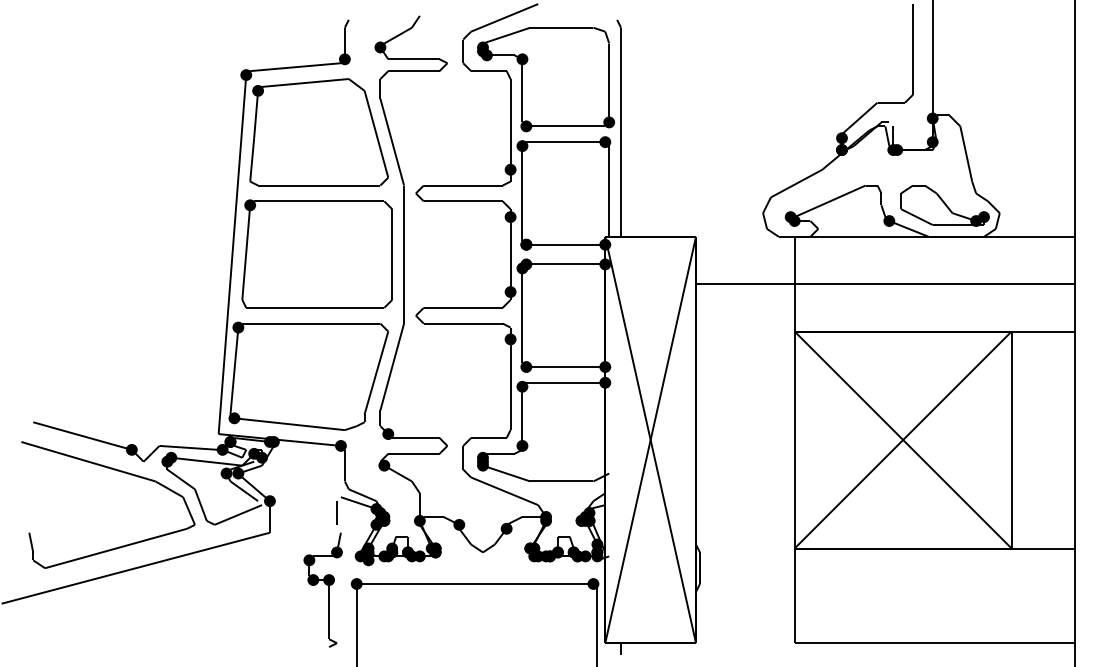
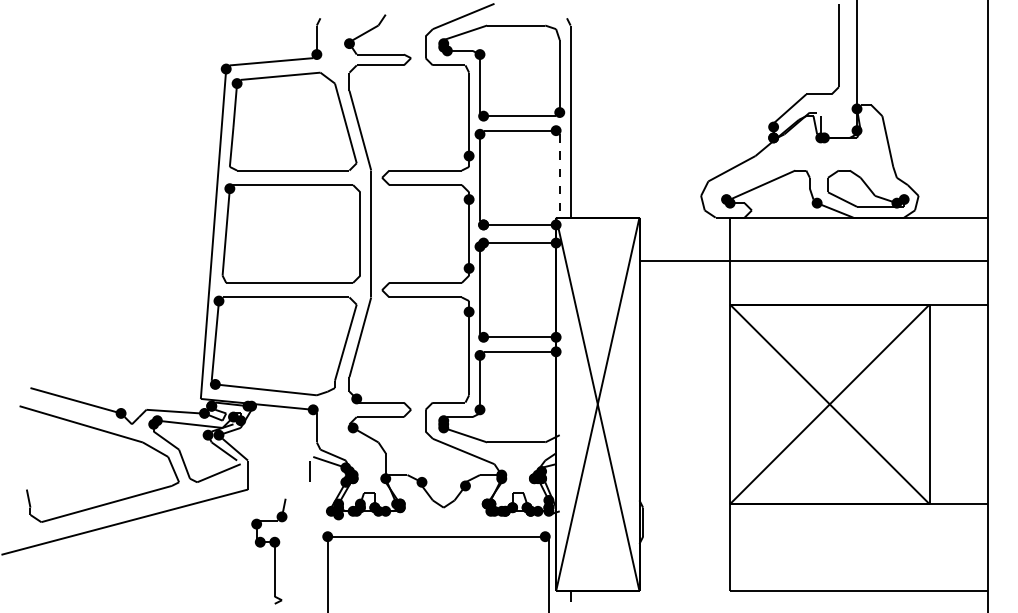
line: (609, 191) -> (559, 176), solid -> dashed
fill: (269, 501) -> (247, 460), removed
part: (322, 589) -> (268, 550), moved

